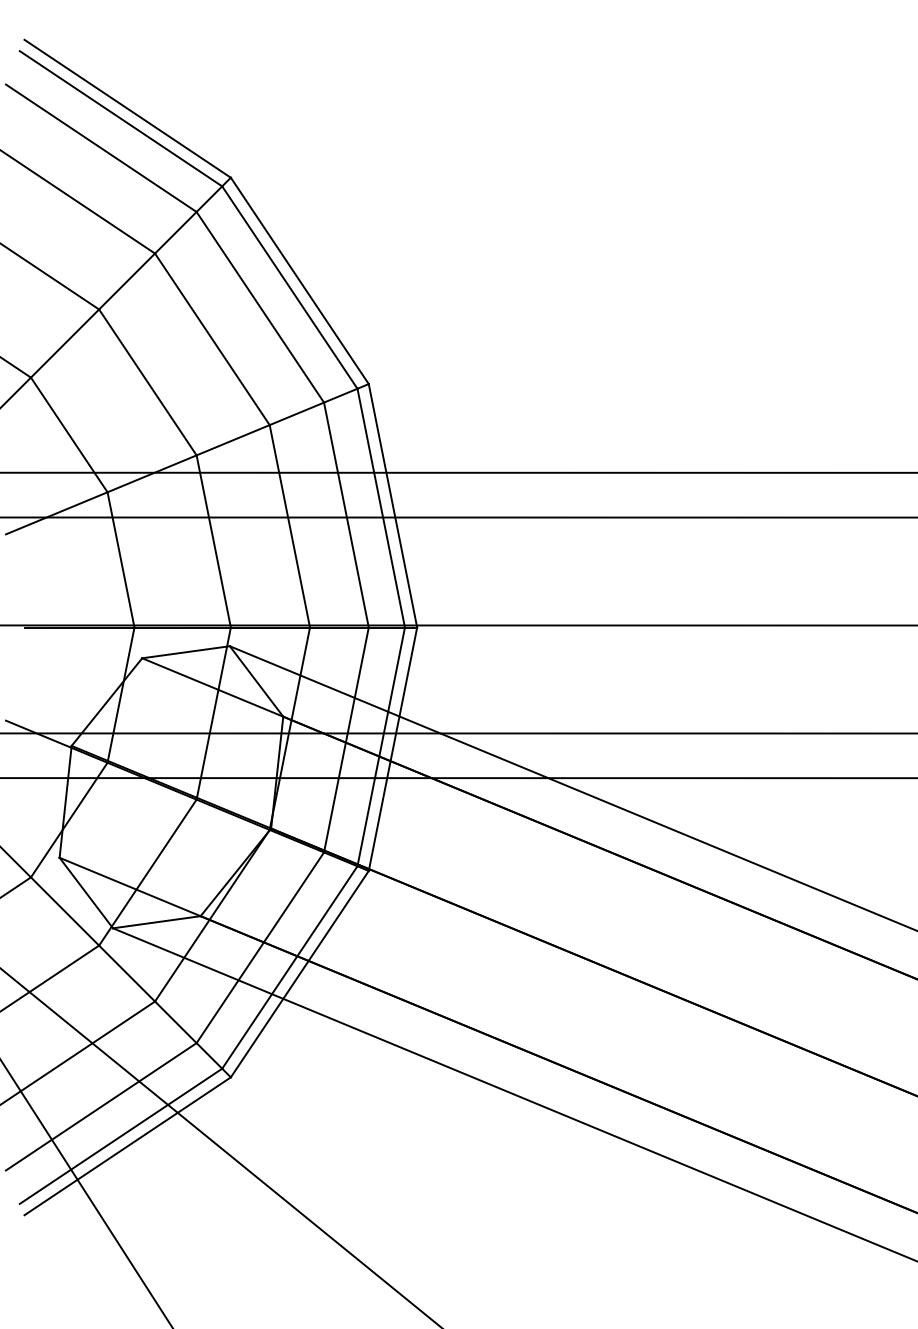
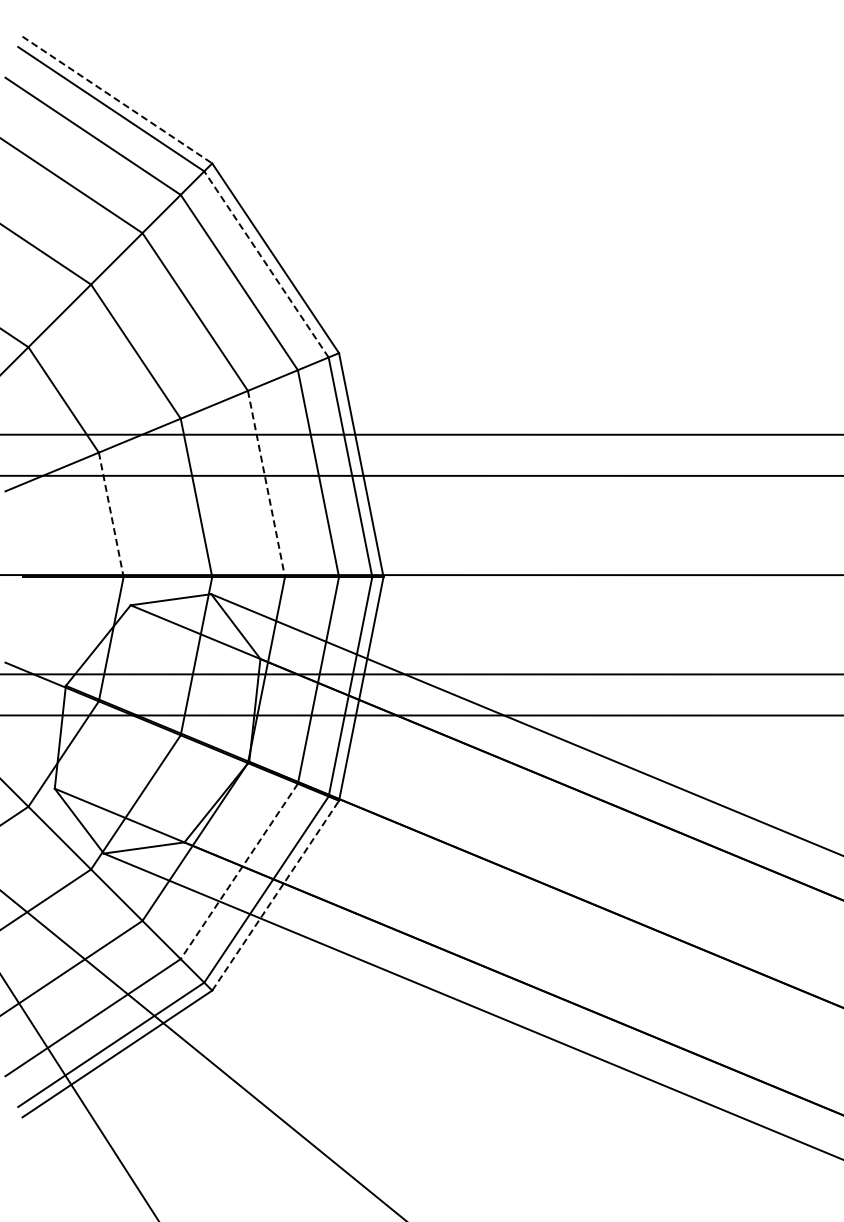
line: (127, 109) -> (117, 100), solid -> dashed
line: (289, 287) -> (266, 264), solid -> dashed
line: (289, 525) -> (266, 483), solid -> dashed
line: (121, 560) -> (111, 515), solid -> dashed
line: (260, 947) -> (239, 871), solid -> dashed
line: (299, 973) -> (275, 895), solid -> dashed

